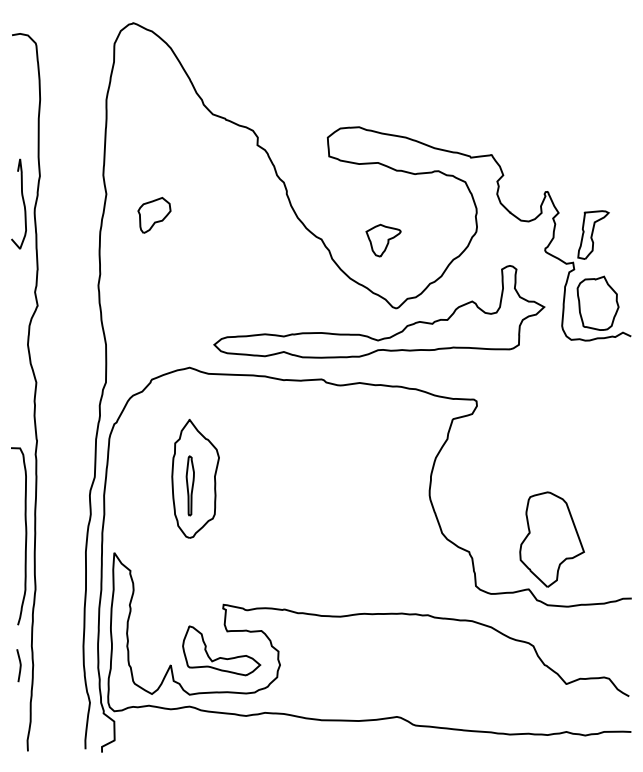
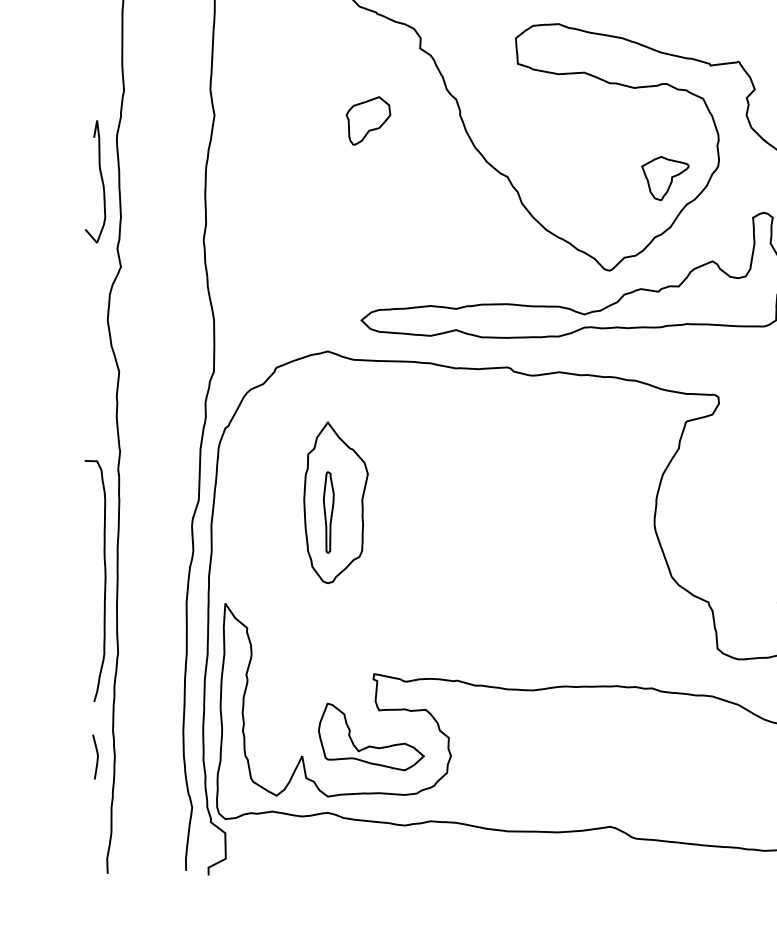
curve: (22, 201) -> (100, 178), moved
part: (154, 215) -> (368, 121), moved
part: (383, 240) -> (665, 178), moved

